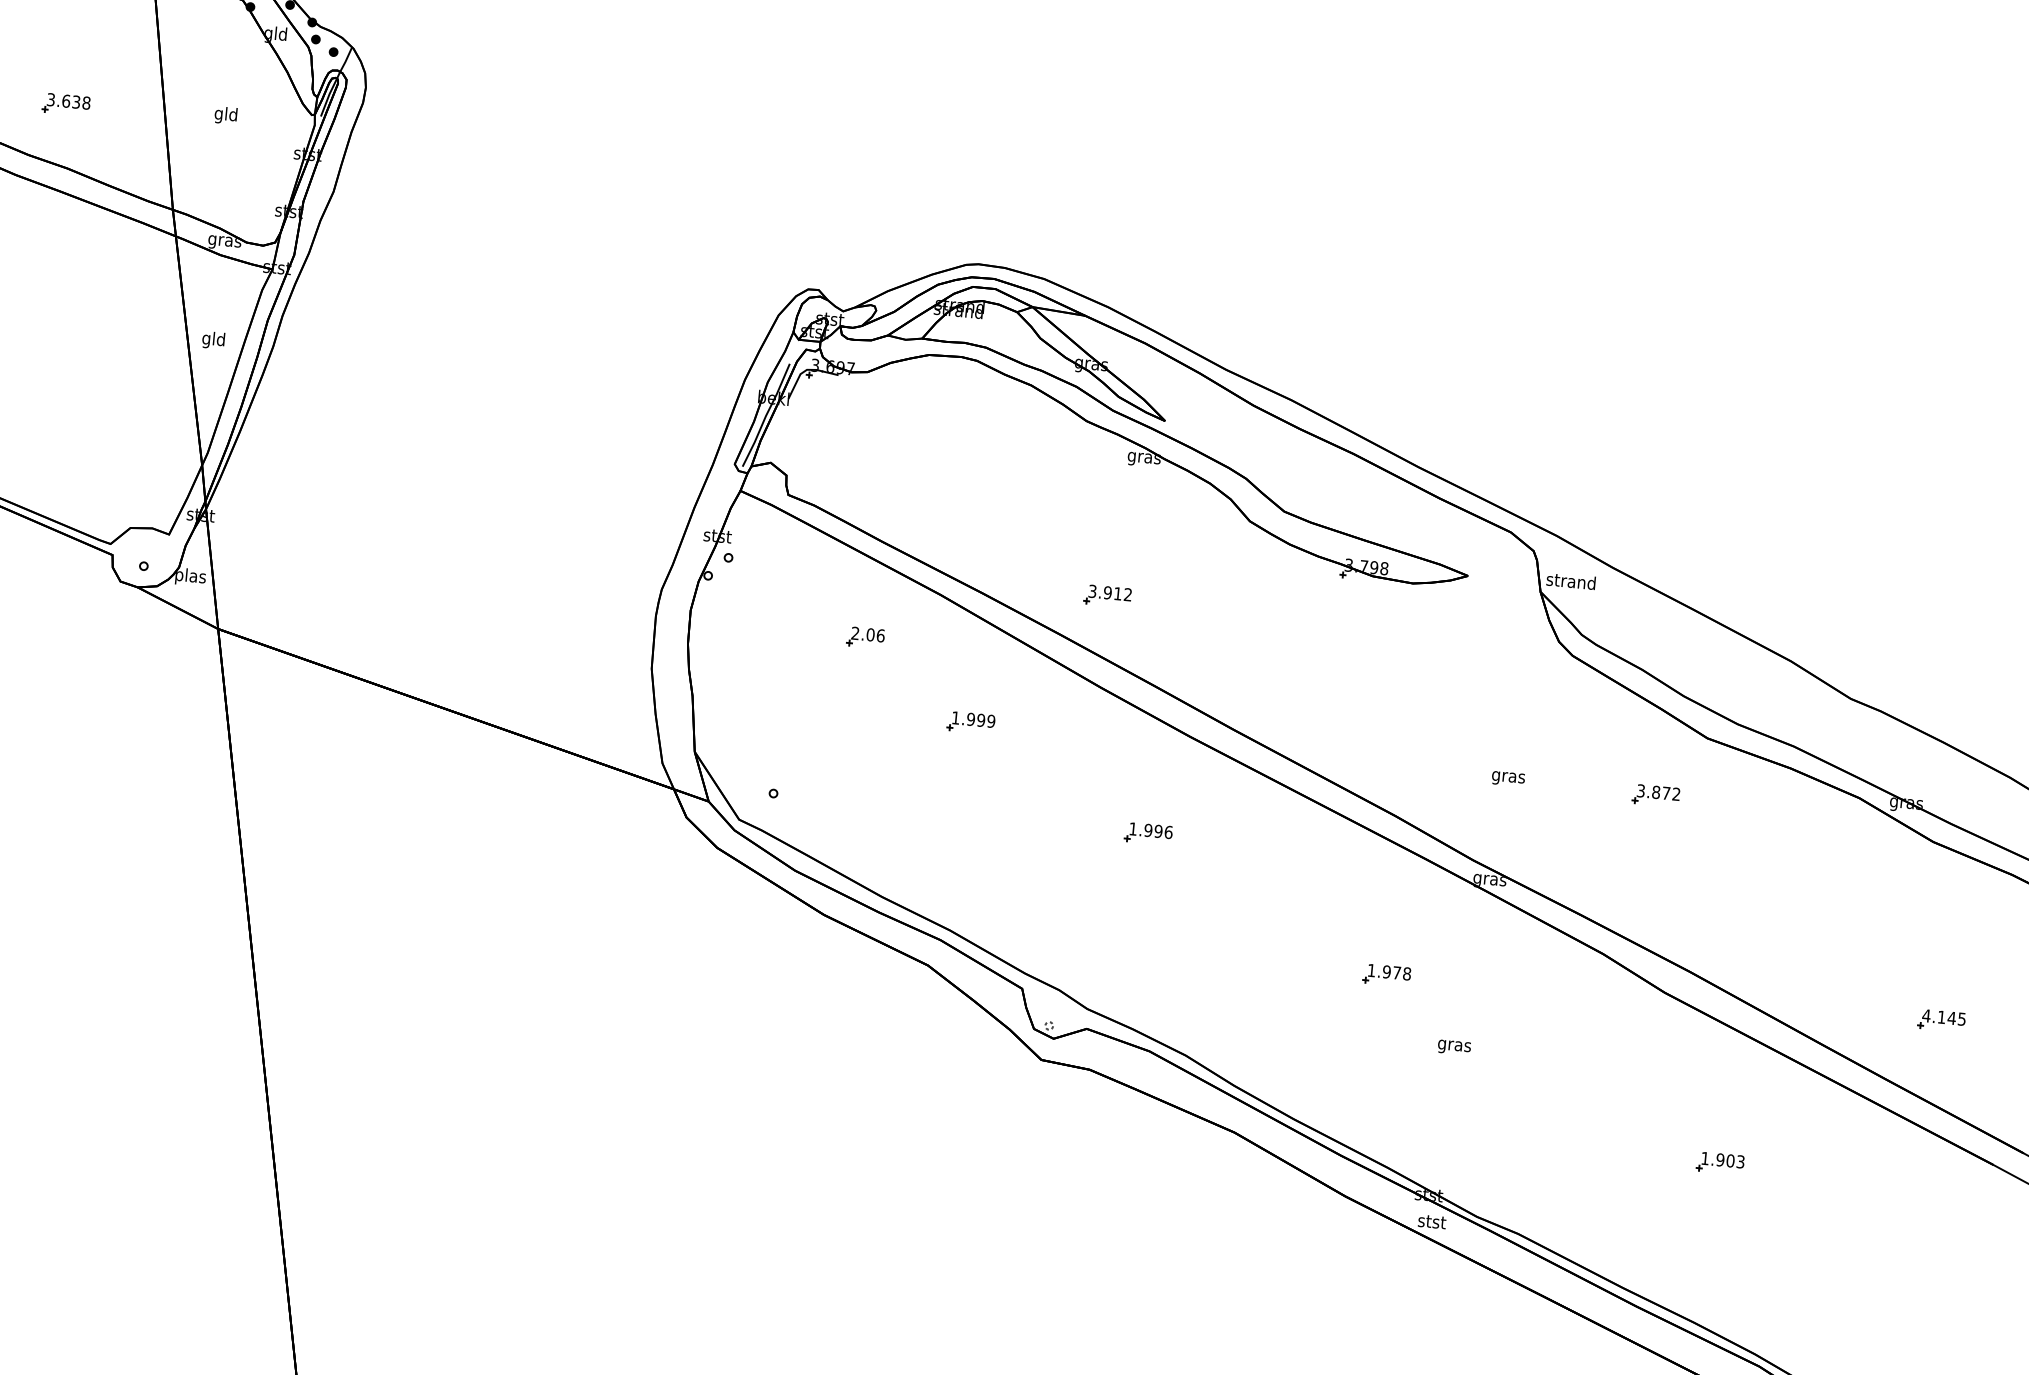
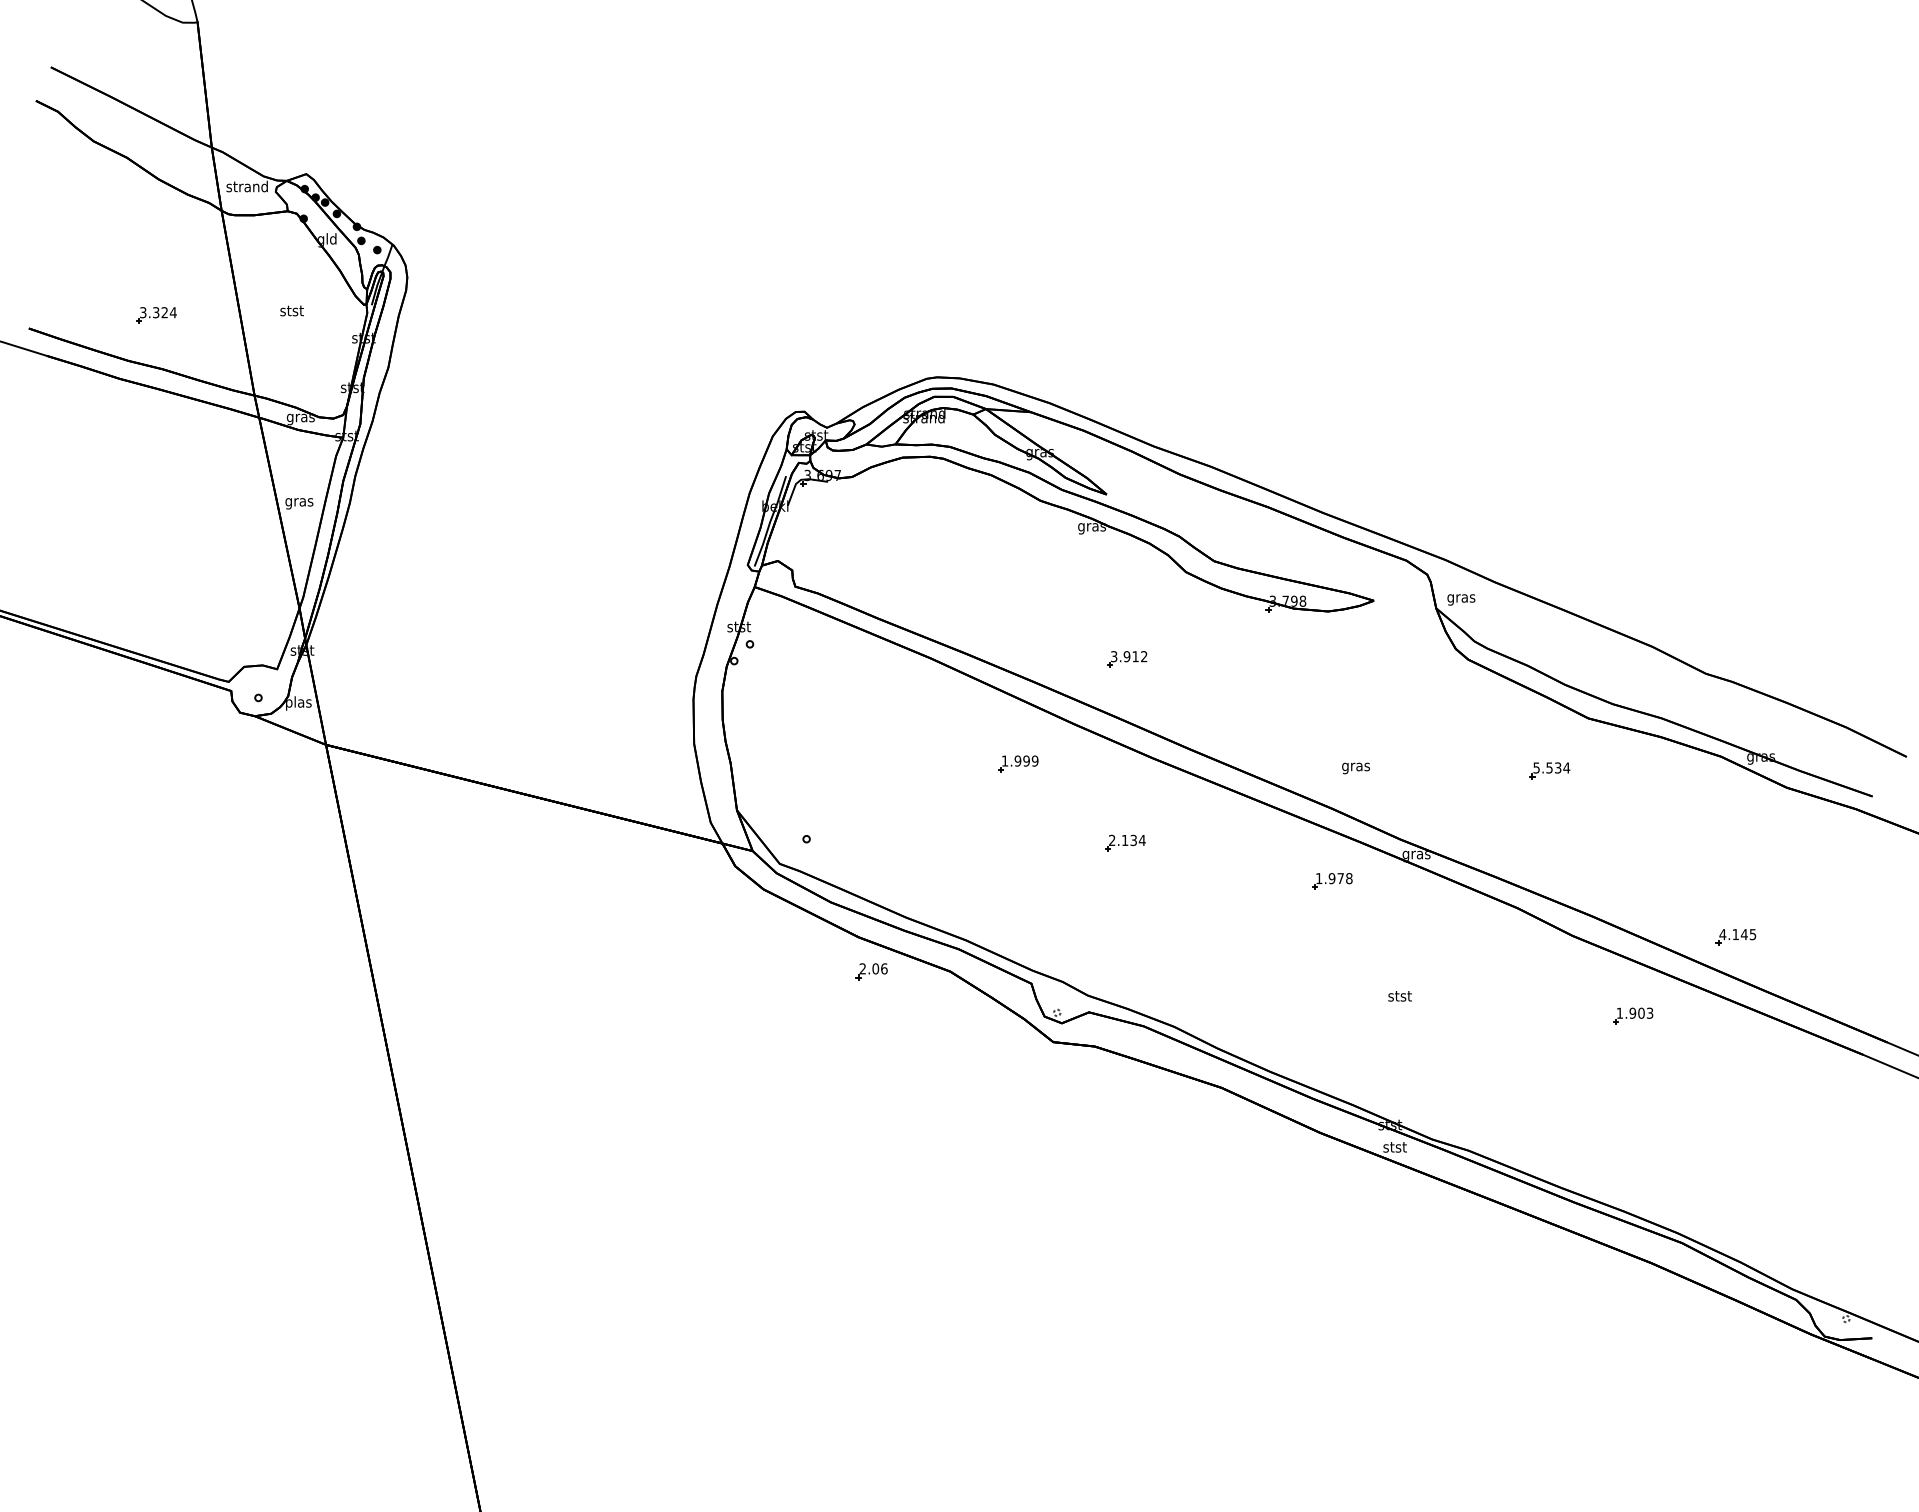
text: (76, 101) -> (164, 312), 3.638 -> 3.324
text: (225, 114) -> (291, 311), gld -> stst
text: (213, 340) -> (299, 502), gld -> gras
text: (1570, 582) -> (1460, 598), strand -> gras
part: (1108, 596) -> (1127, 659), moved
part: (865, 637) -> (871, 971), moved
part: (971, 722) -> (1018, 763), moved
text: (1507, 778) -> (1355, 768), moved
text: (1658, 792) -> (1551, 767), 3.872 -> 5.534
text: (1151, 830) -> (1127, 840), 1.996 -> 2.134
part: (1387, 975) -> (1332, 881), moved
part: (1941, 1020) -> (1735, 937), moved
text: (1453, 1045) -> (1399, 997), gras -> stst
part: (1720, 1162) -> (1633, 1015), moved

